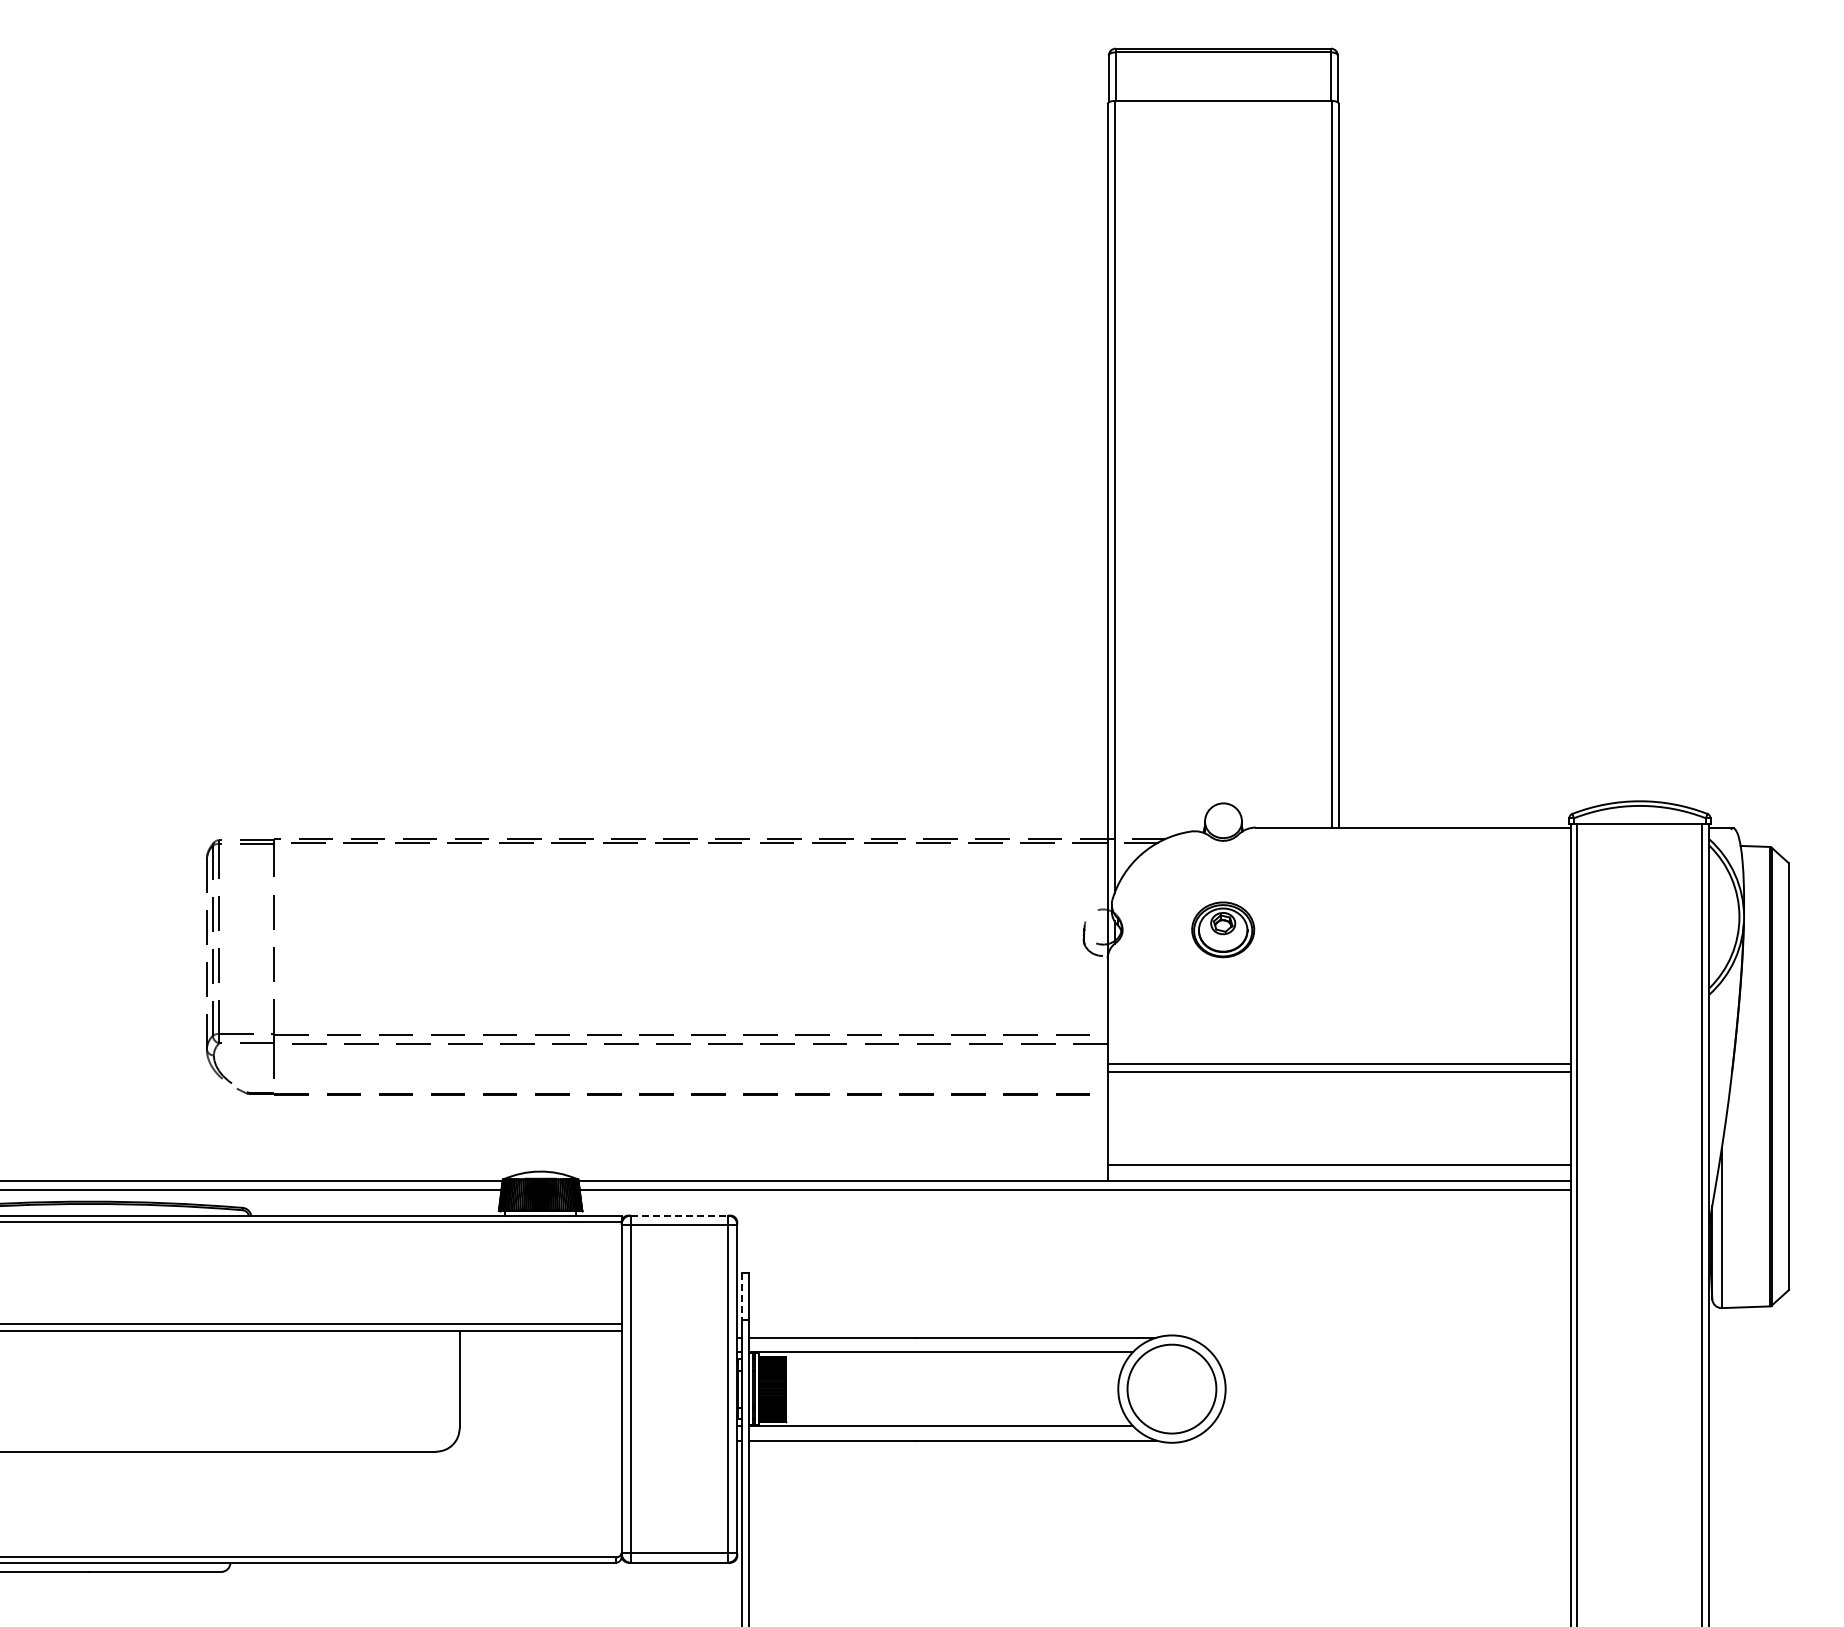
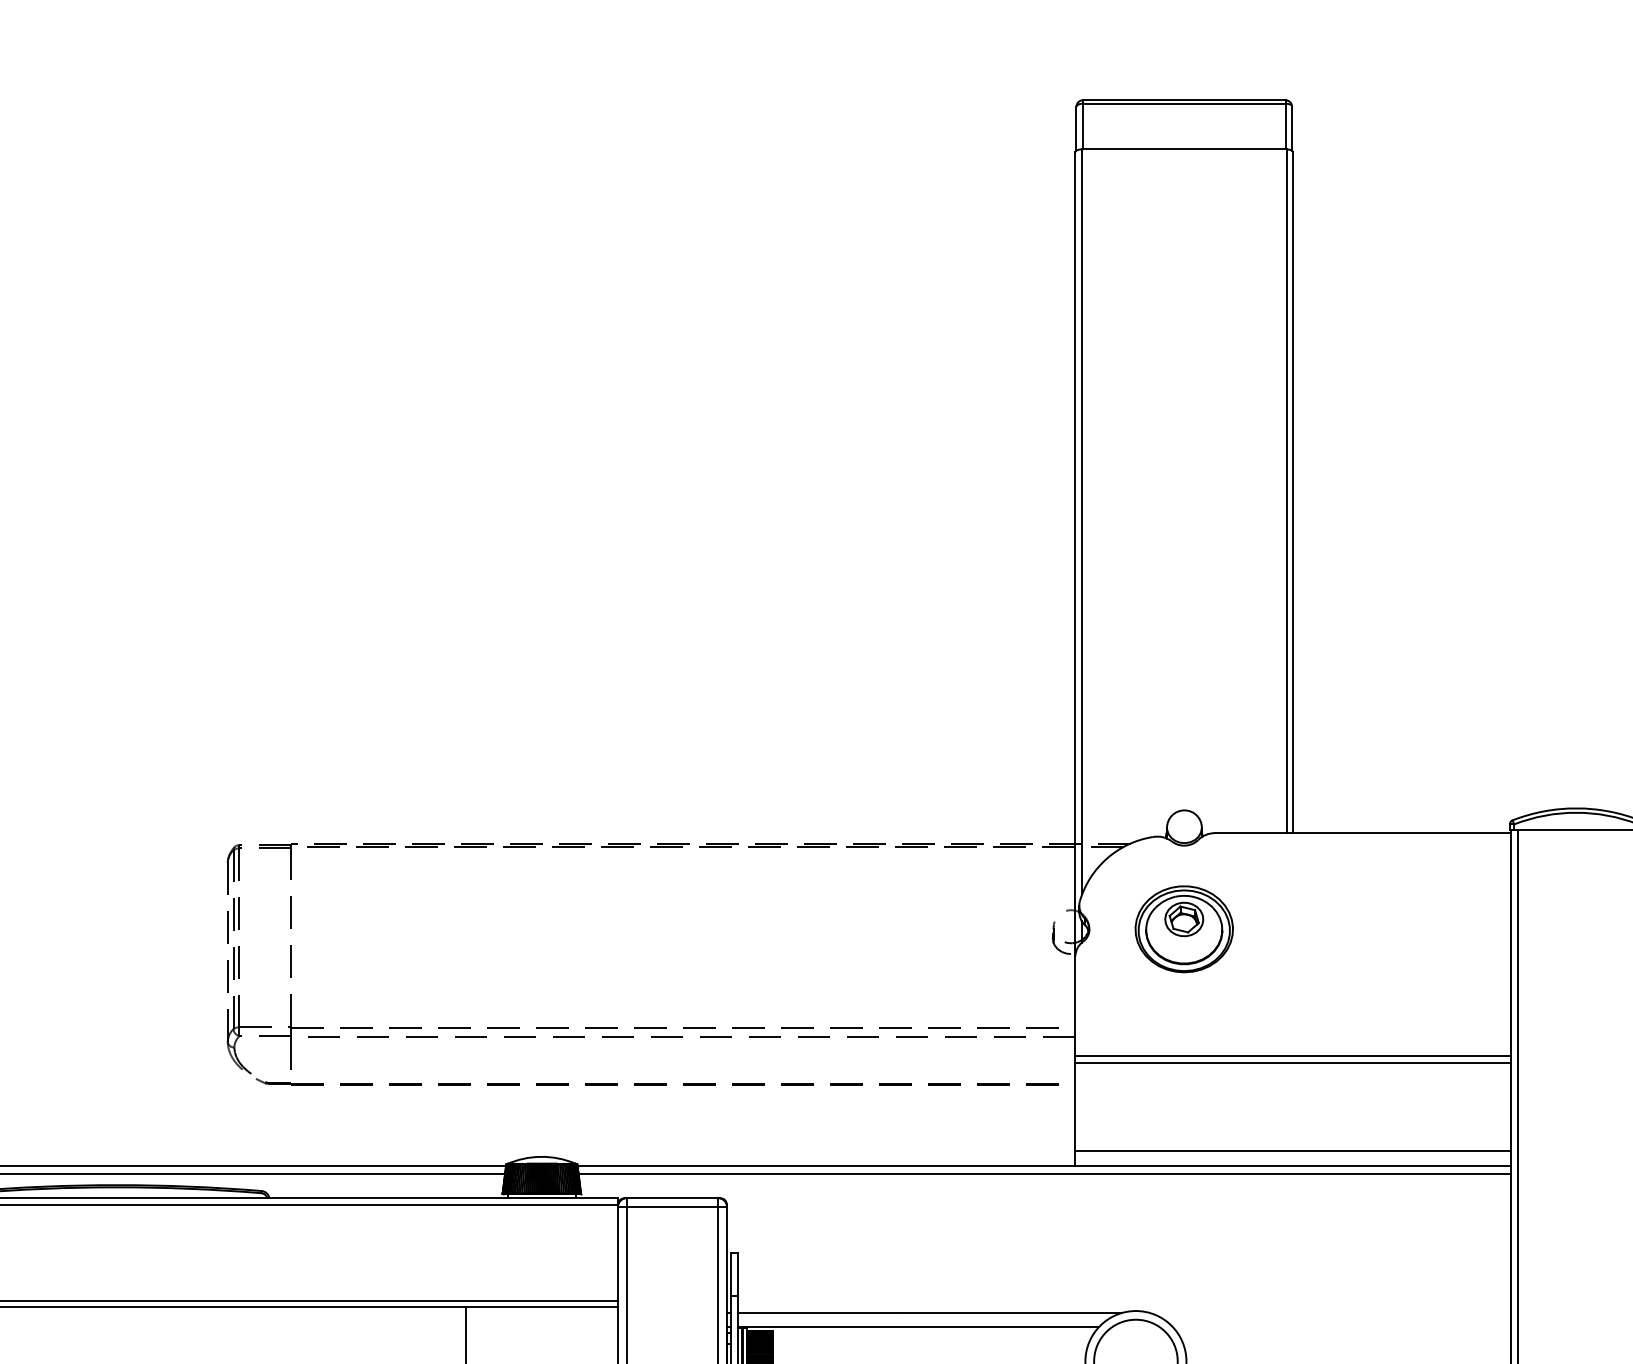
part: (1222, 929) -> (1183, 929), size x1.67
line: (679, 1215) -> (672, 1198), dashed -> solid
line: (741, 1297) -> (730, 1275), dashed -> solid

